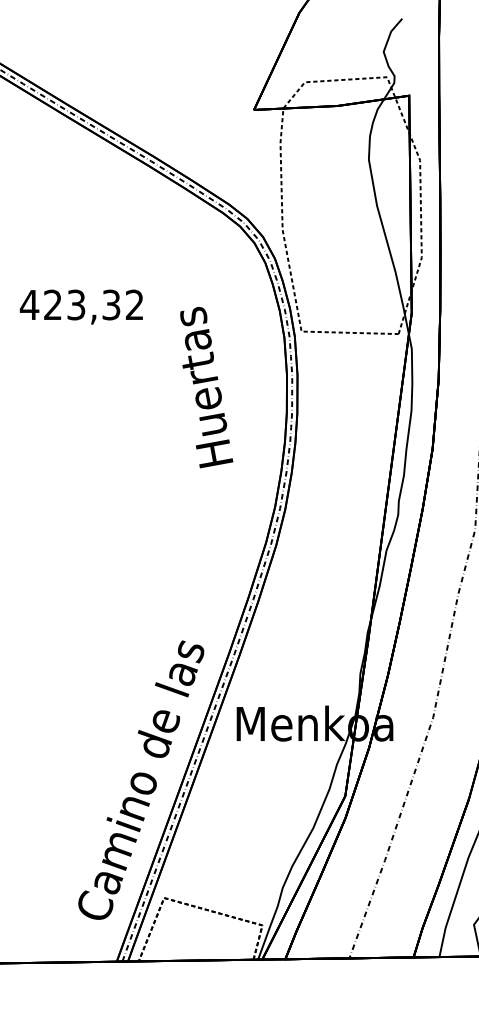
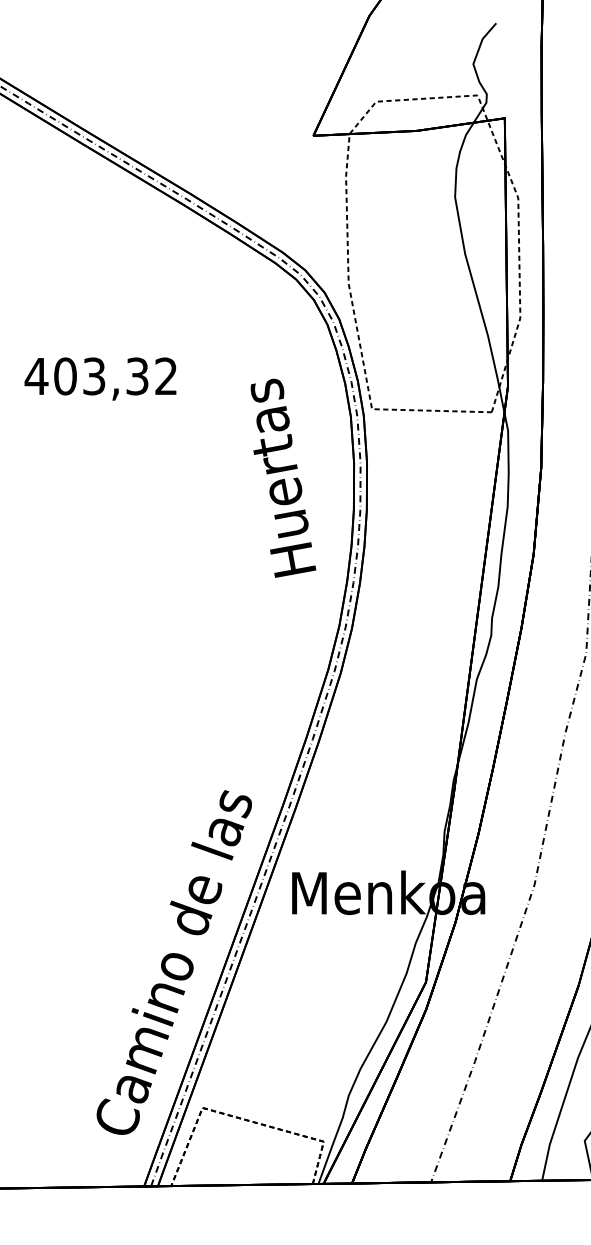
text: (52, 304) -> (64, 375), 423,32 -> 403,32
text: (206, 387) -> (283, 478), moved

